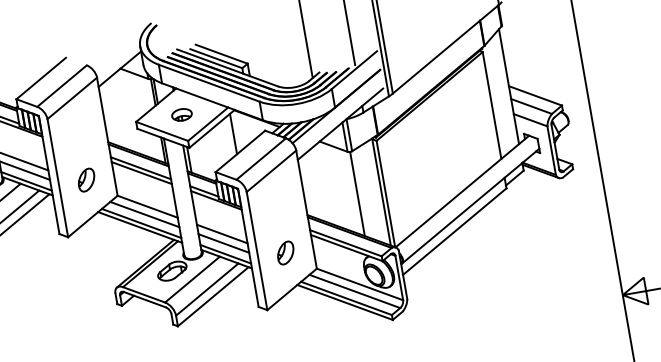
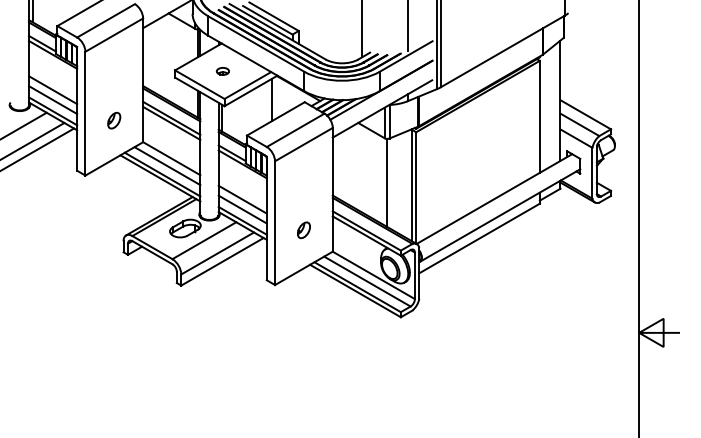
part: (181, 115) -> (222, 71), size x0.6
part: (85, 180) -> (113, 120), size x0.7
part: (285, 253) -> (303, 230), size x0.7

